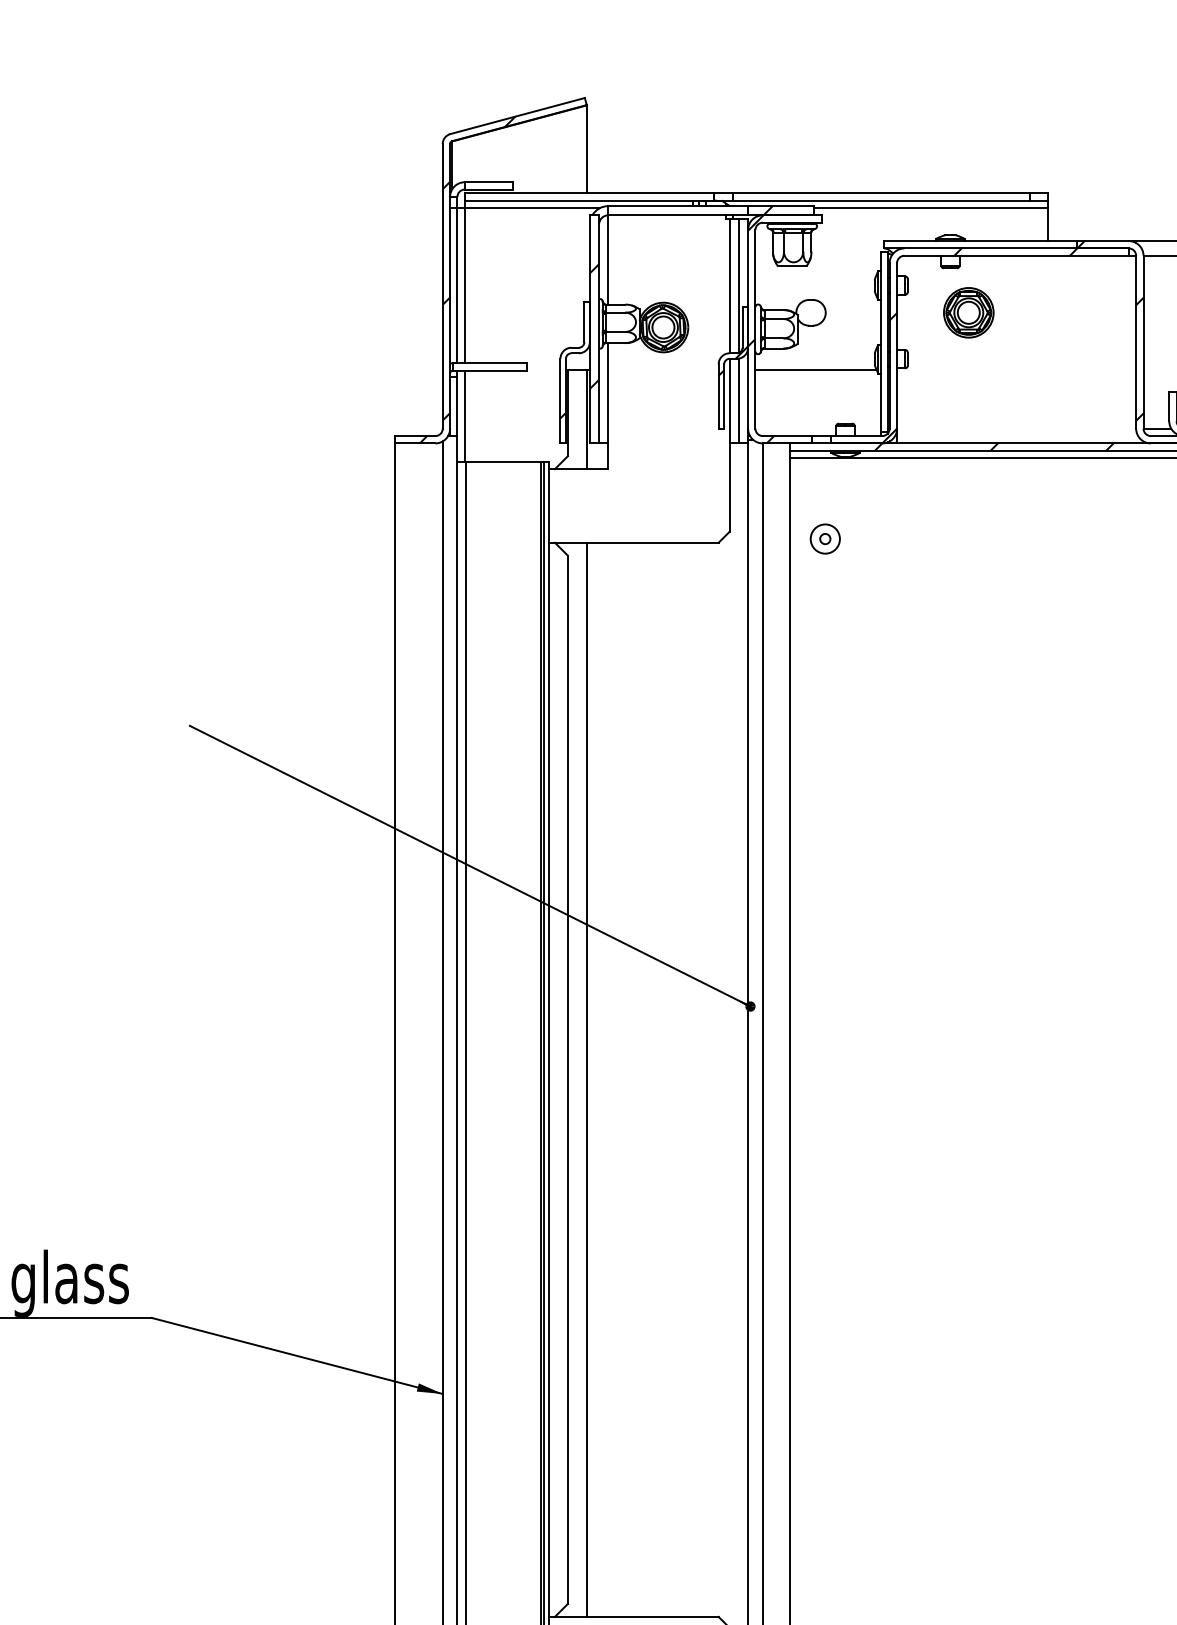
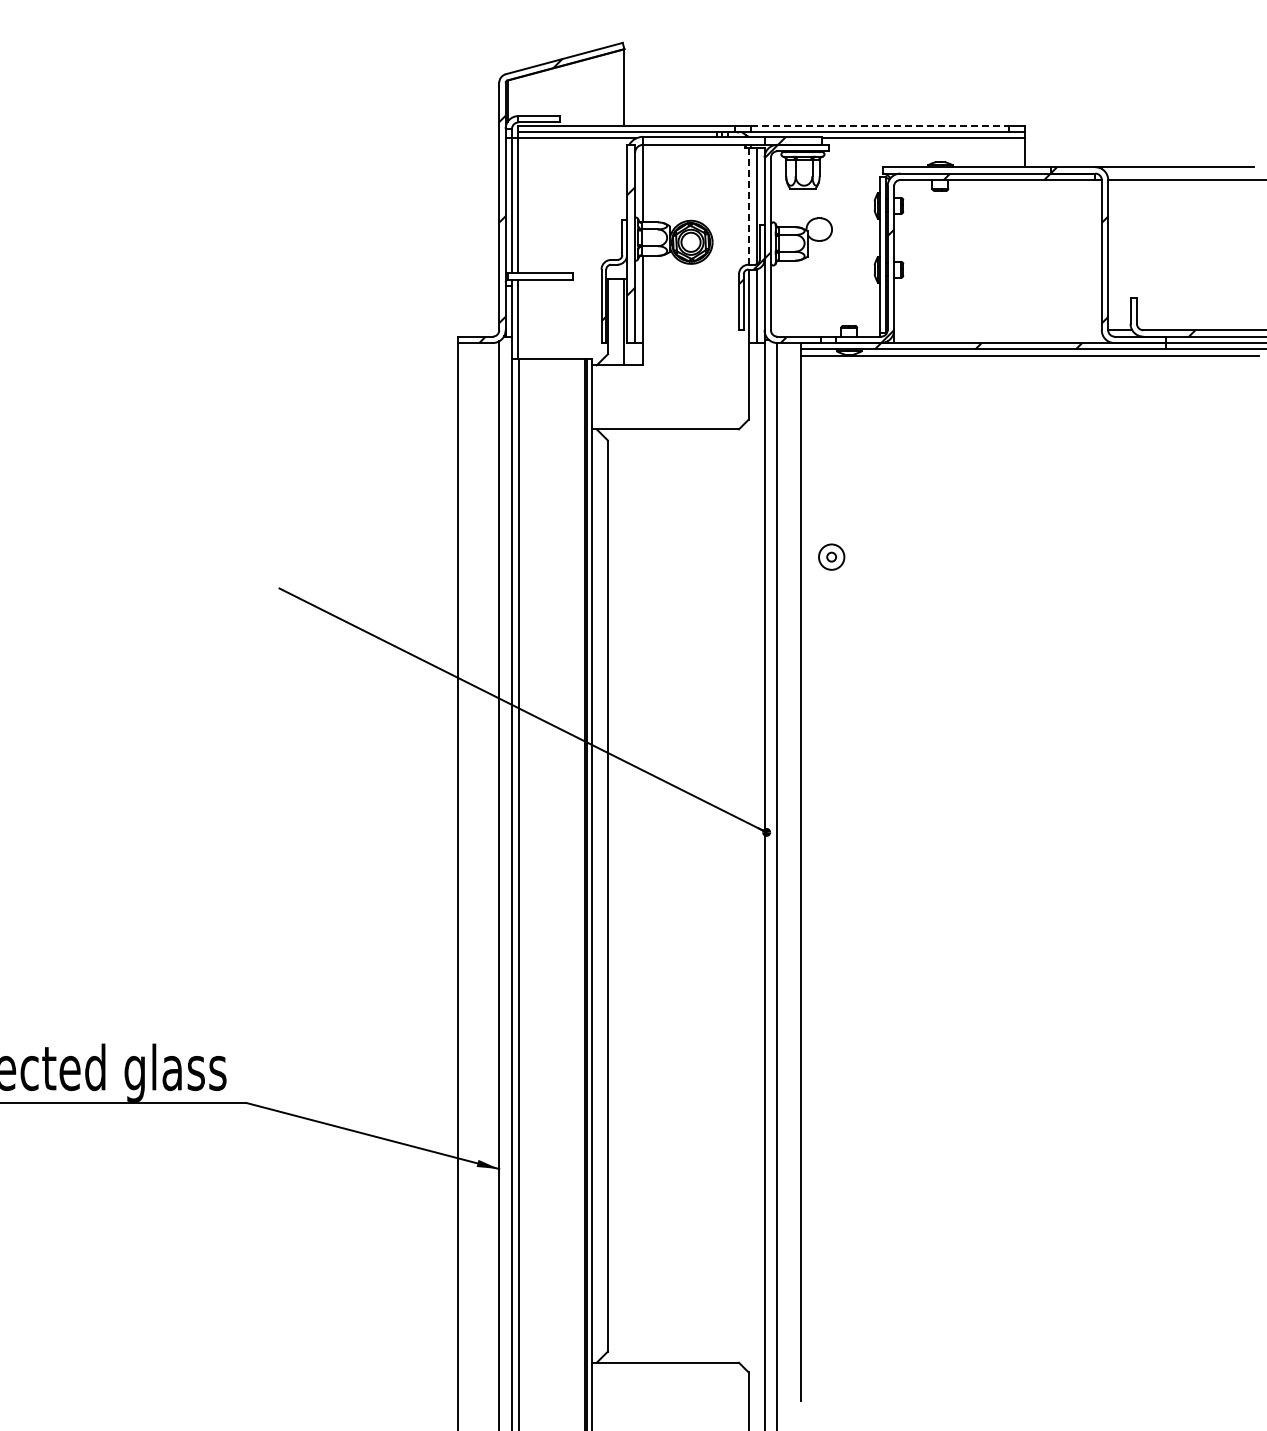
line: (881, 193) -> (880, 125), solid -> dashed
line: (729, 286) -> (748, 206), solid -> dashed
part: (967, 312) -> (955, 229), removed
line: (815, 370) -> (823, 279), removed
part: (825, 538) -> (831, 556), moved
line: (586, 1079) -> (624, 895), removed

